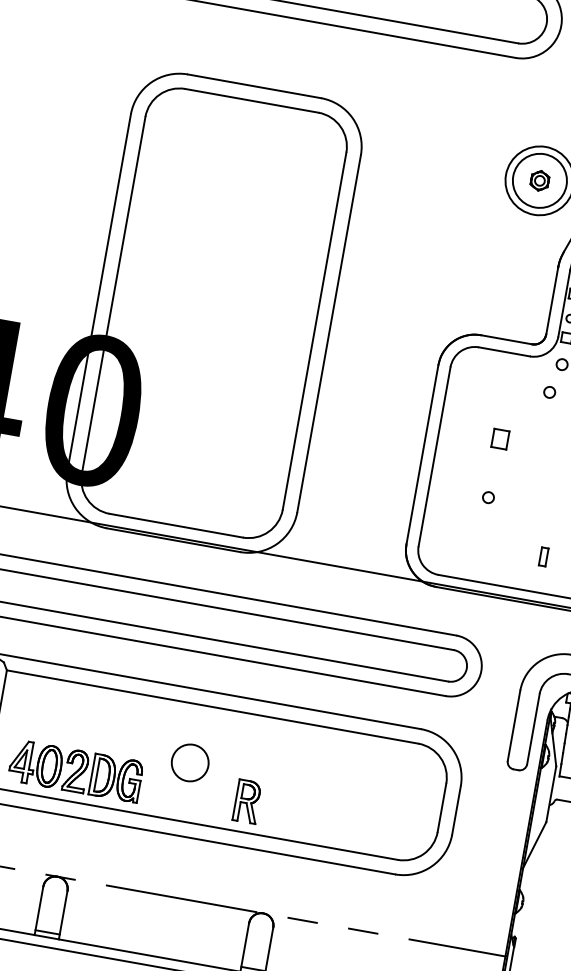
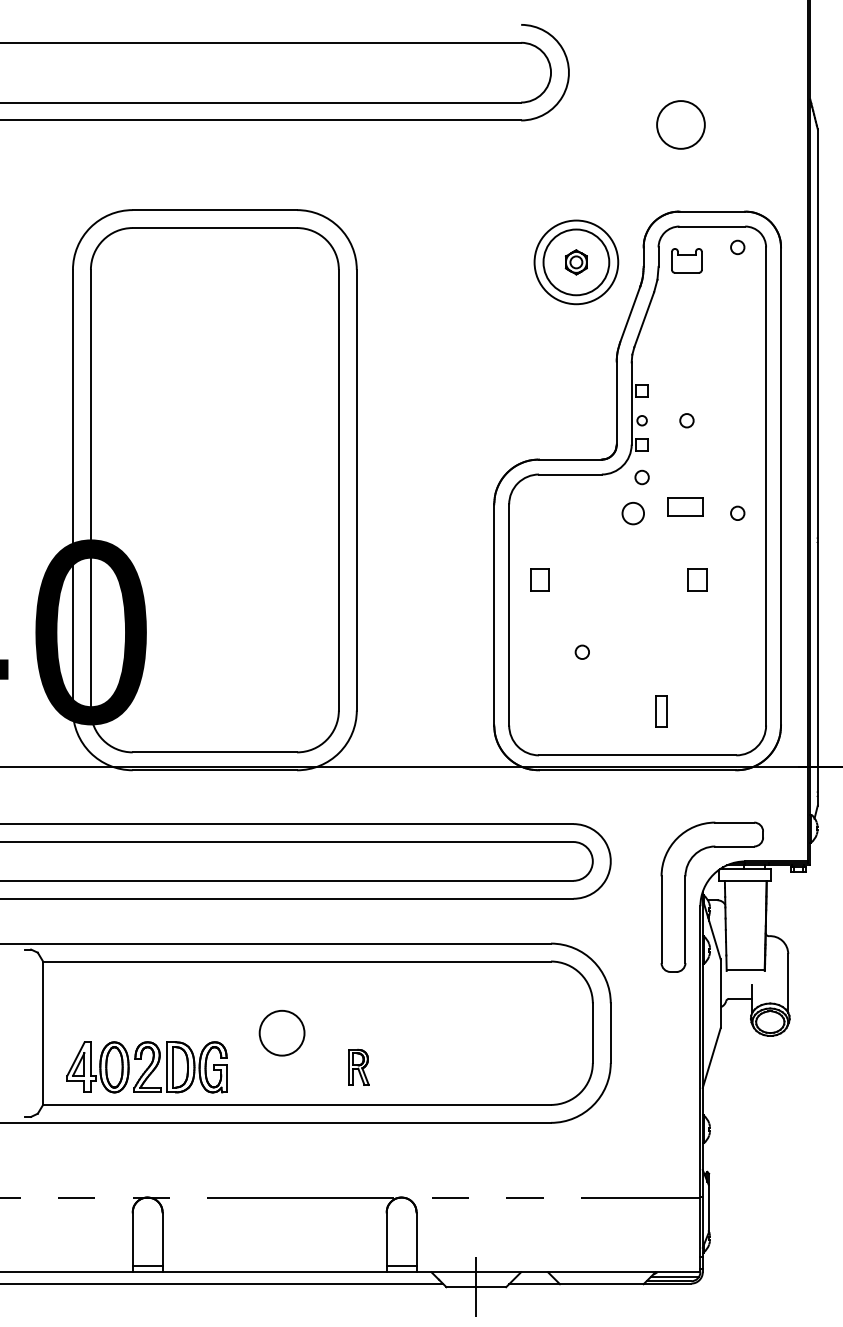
circle: (549, 391) -> (632, 512), size x1.6
part: (499, 438) -> (539, 579), moved
part: (543, 556) -> (660, 711), size x1.4
part: (247, 801) -> (358, 1067), size x0.7

